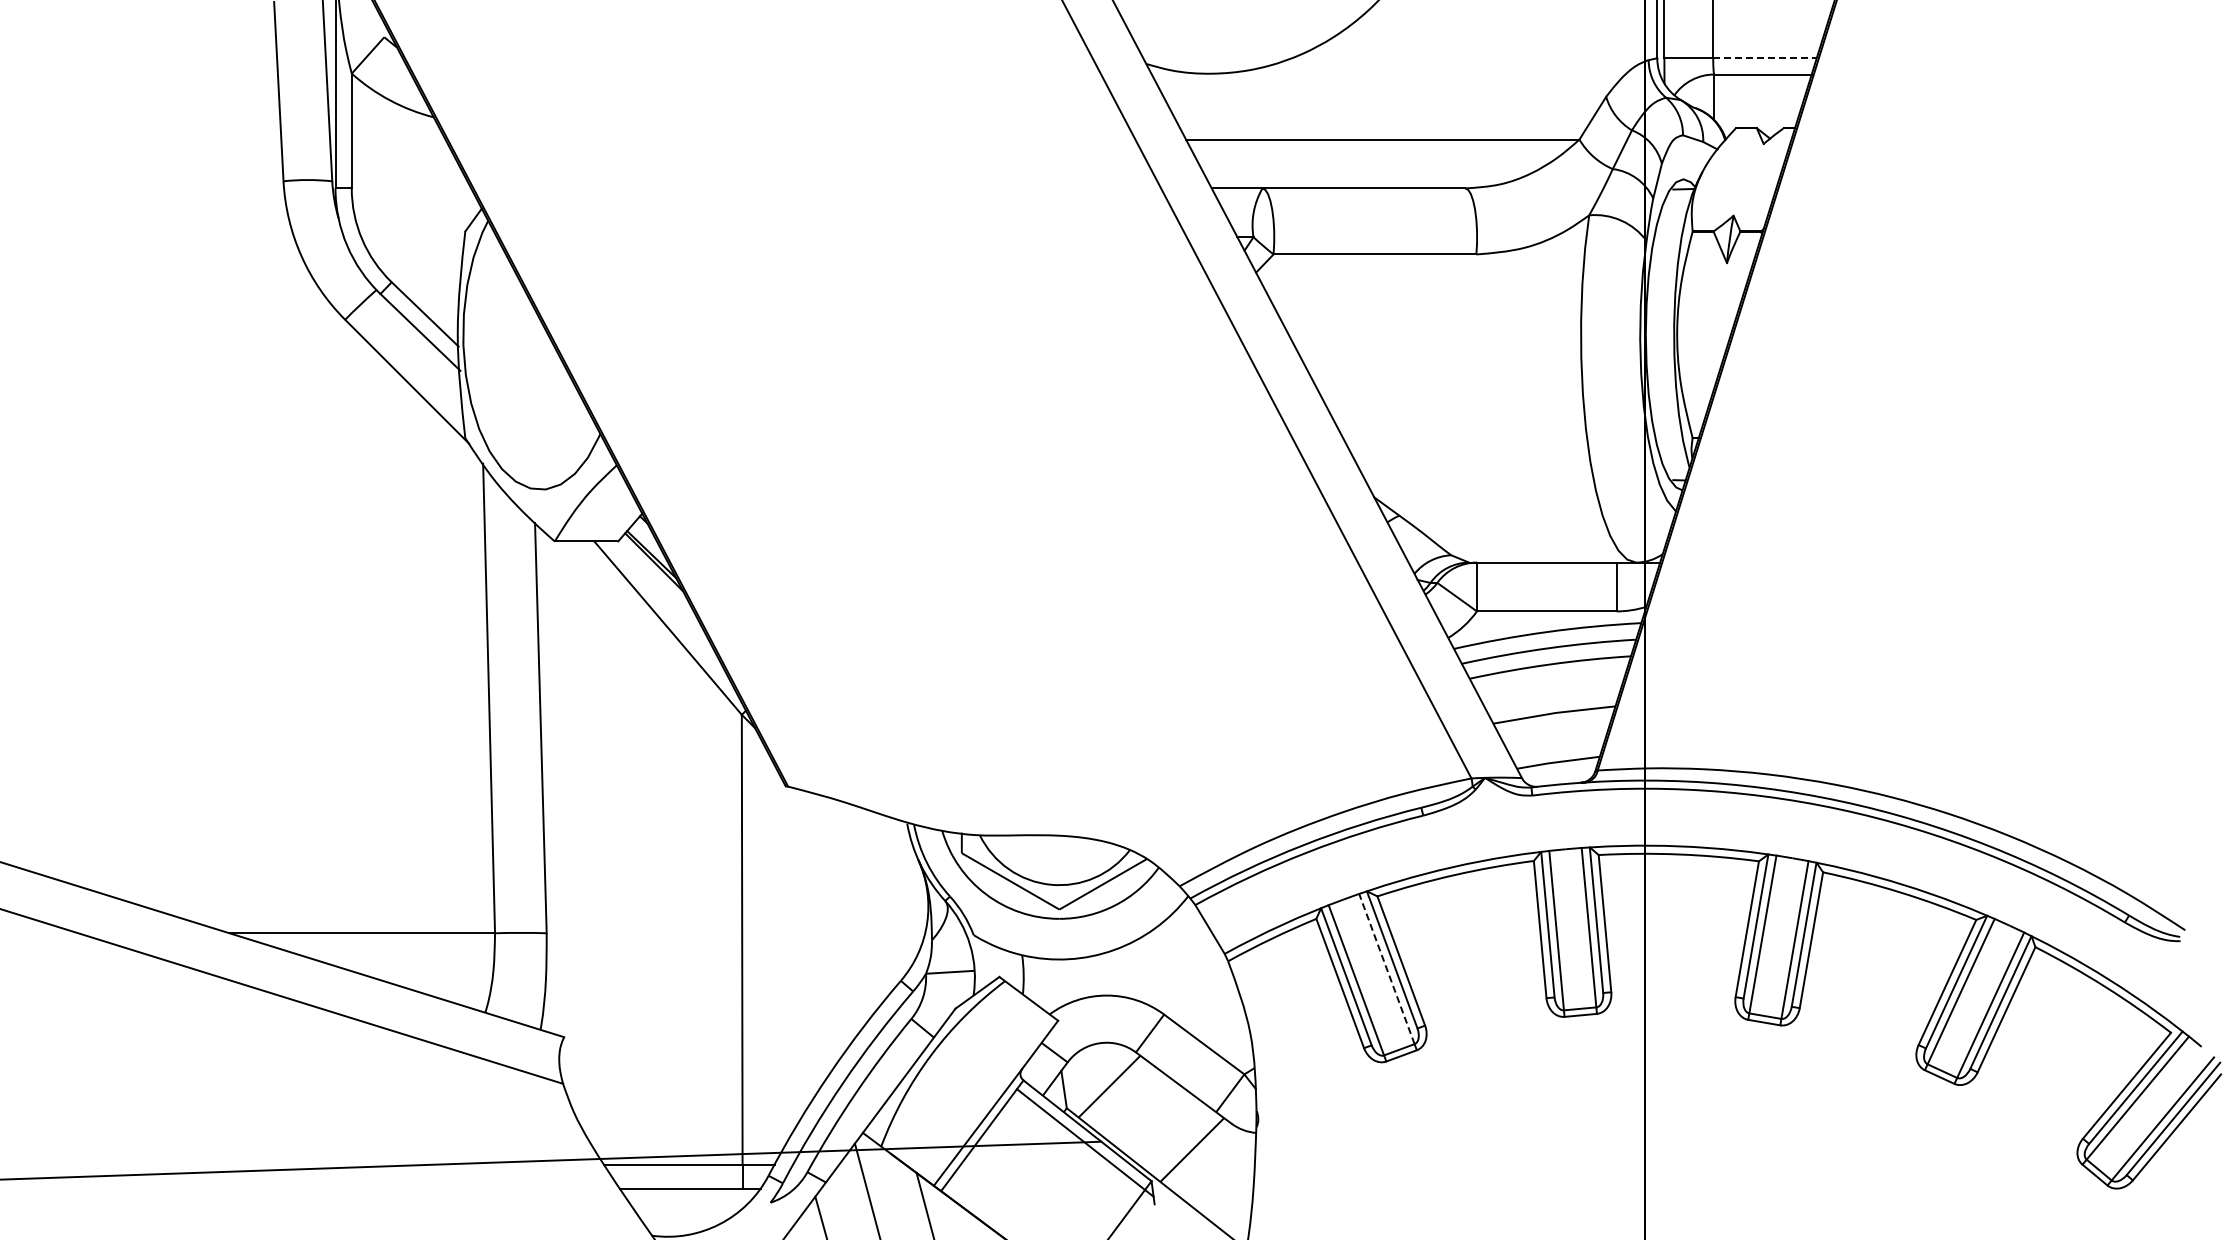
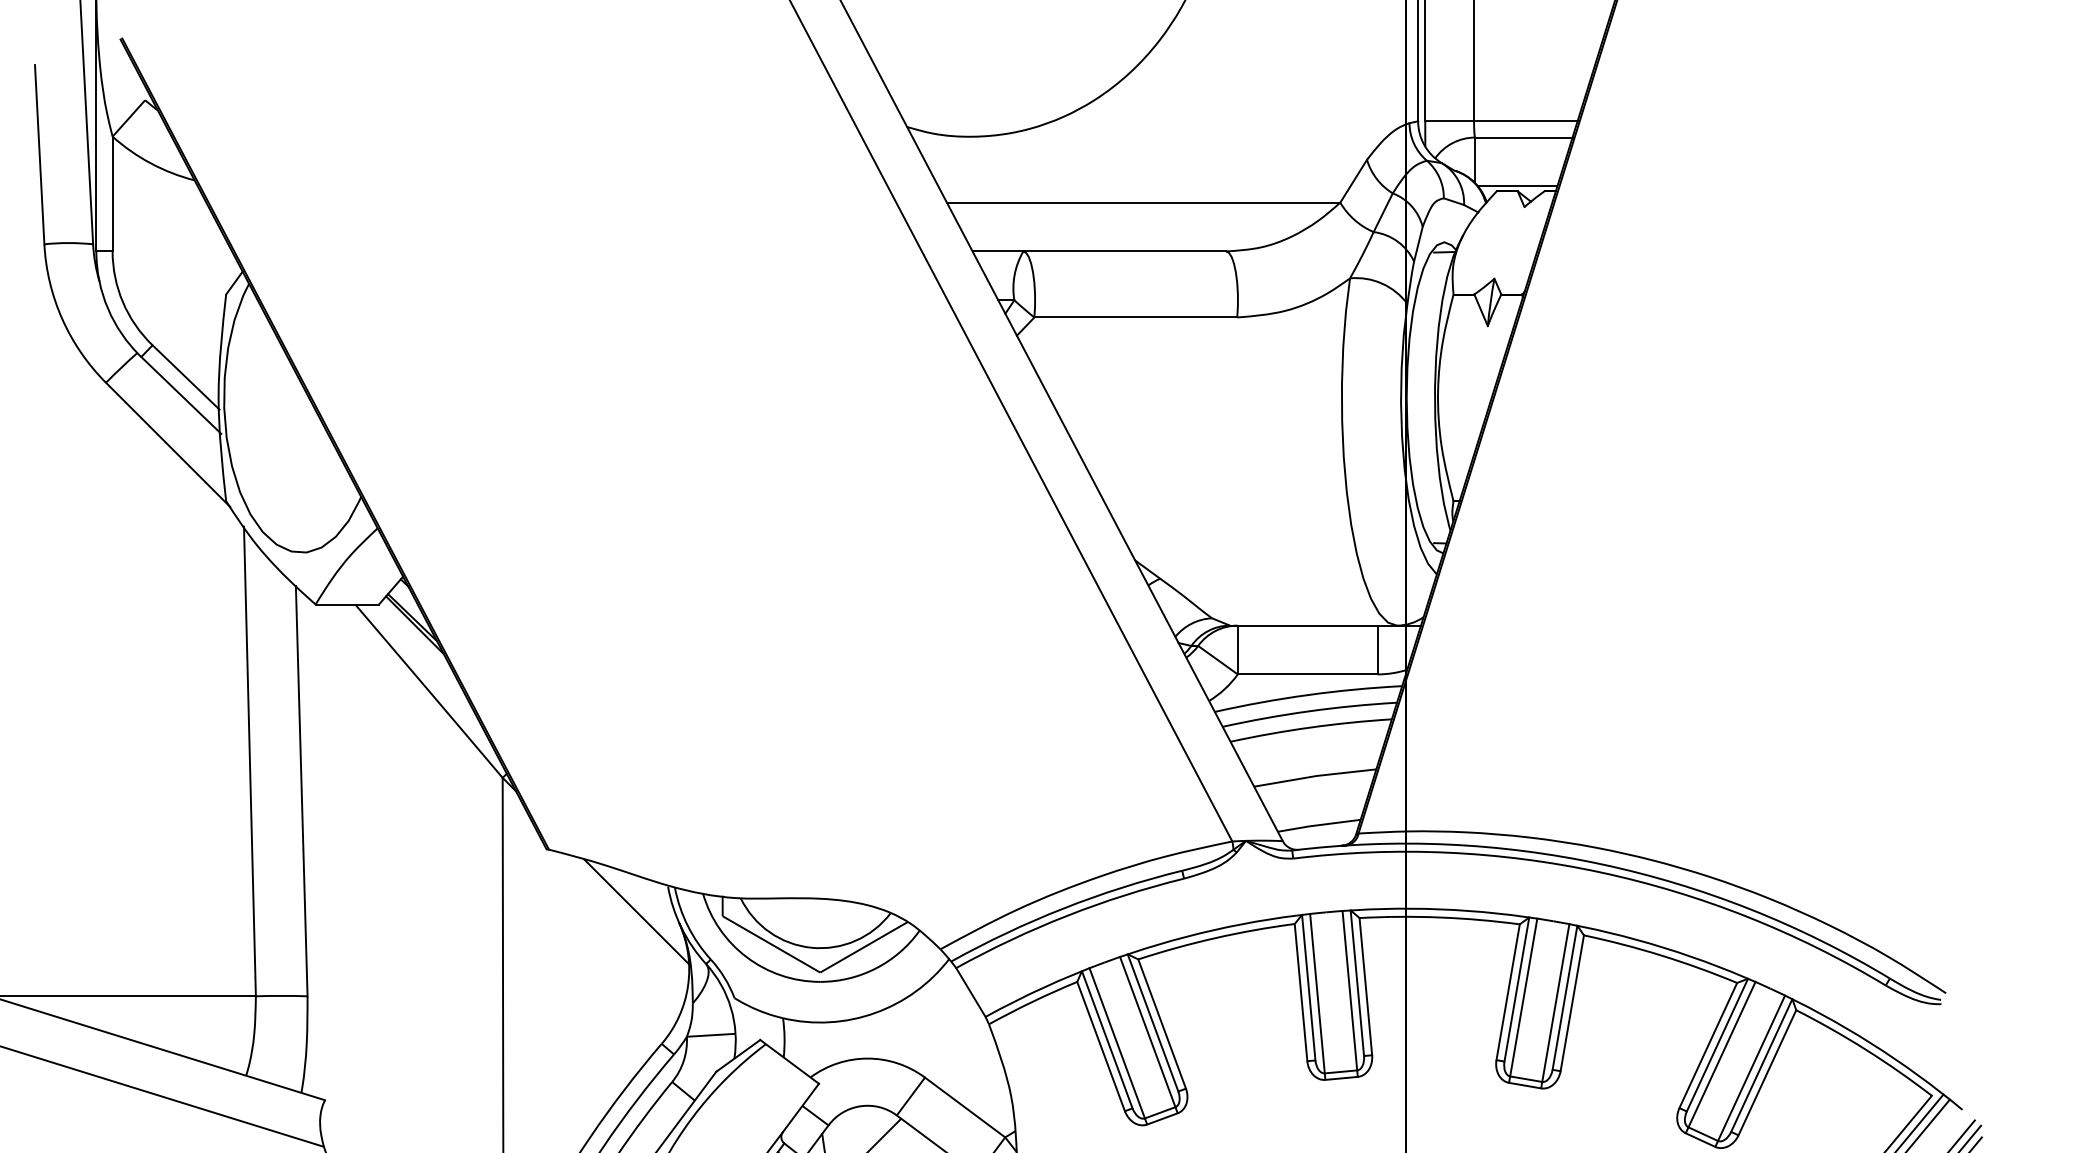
line: (1764, 58) -> (1525, 121), dashed -> solid
line: (1756, 123) -> (1517, 186), added
line: (875, 848) -> (636, 911), added
line: (1386, 968) -> (1147, 1031), dashed -> solid

